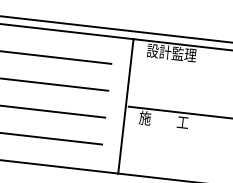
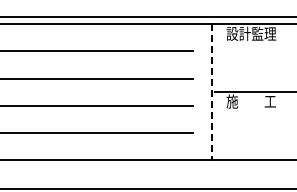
line: (125, 106) -> (211, 92), solid -> dashed

